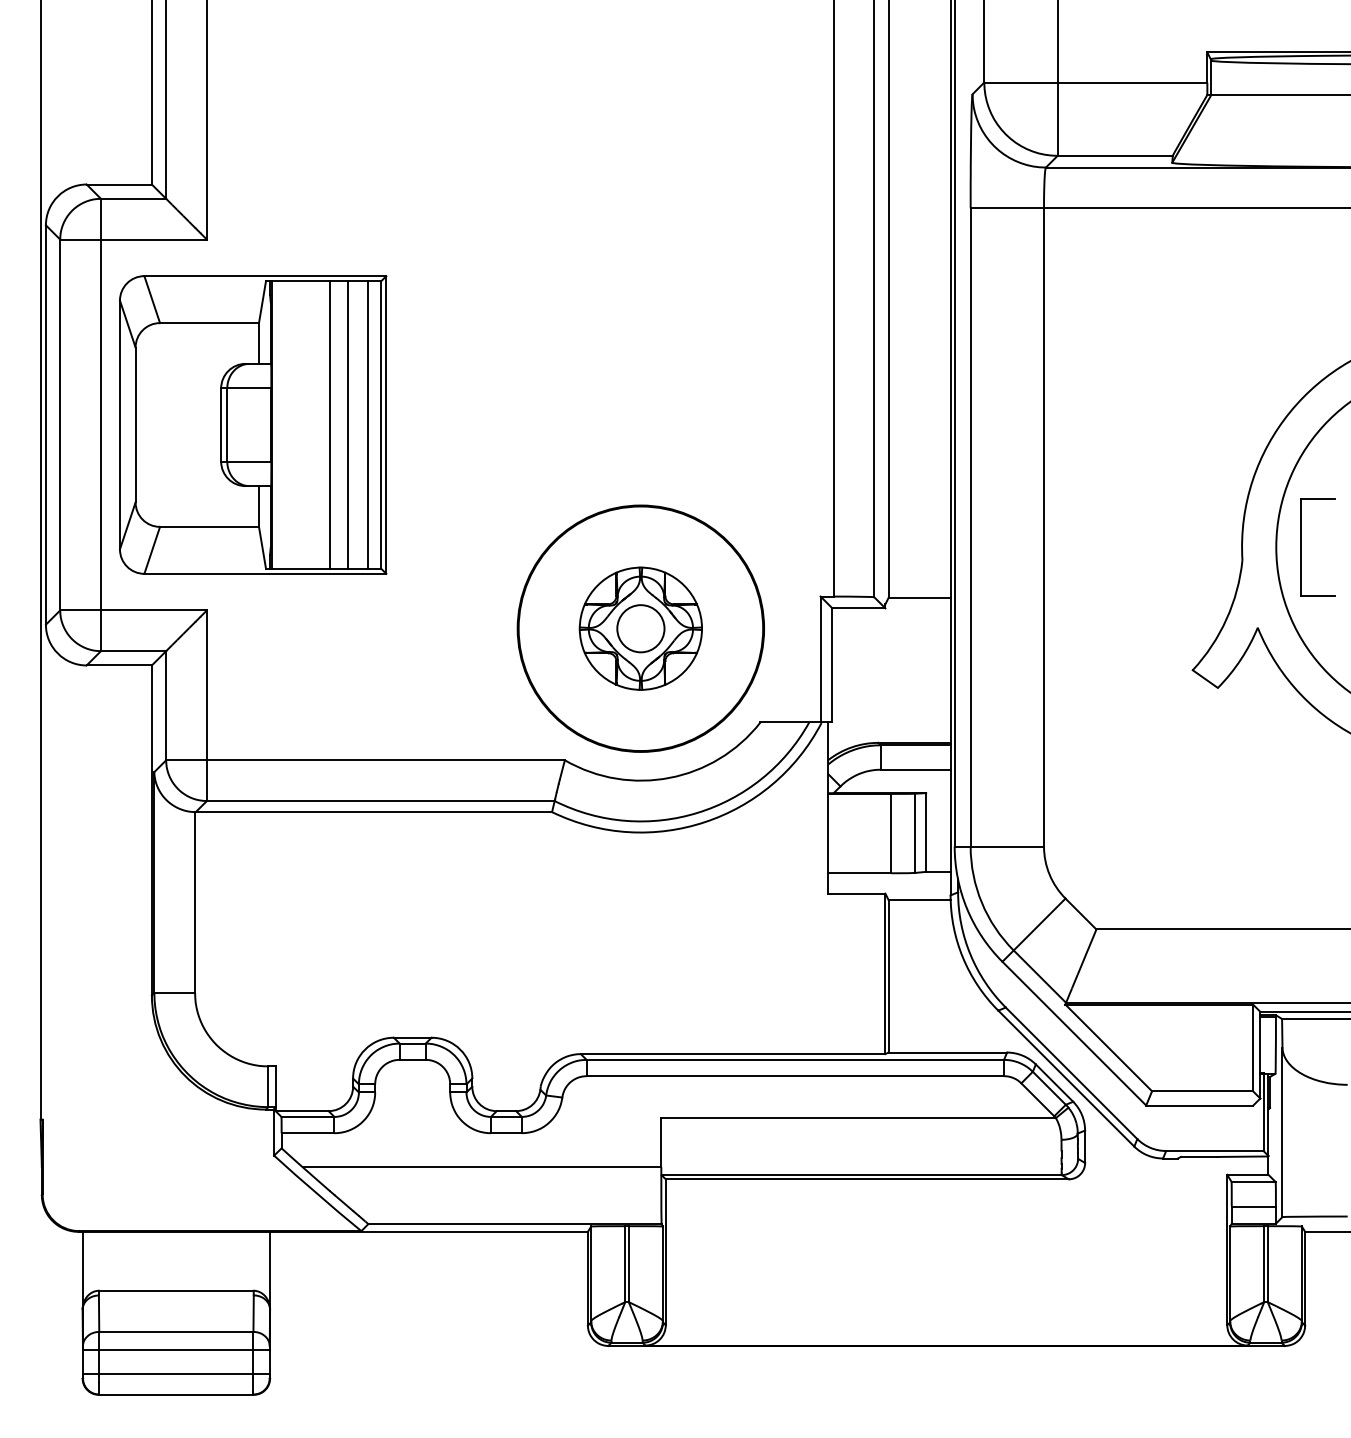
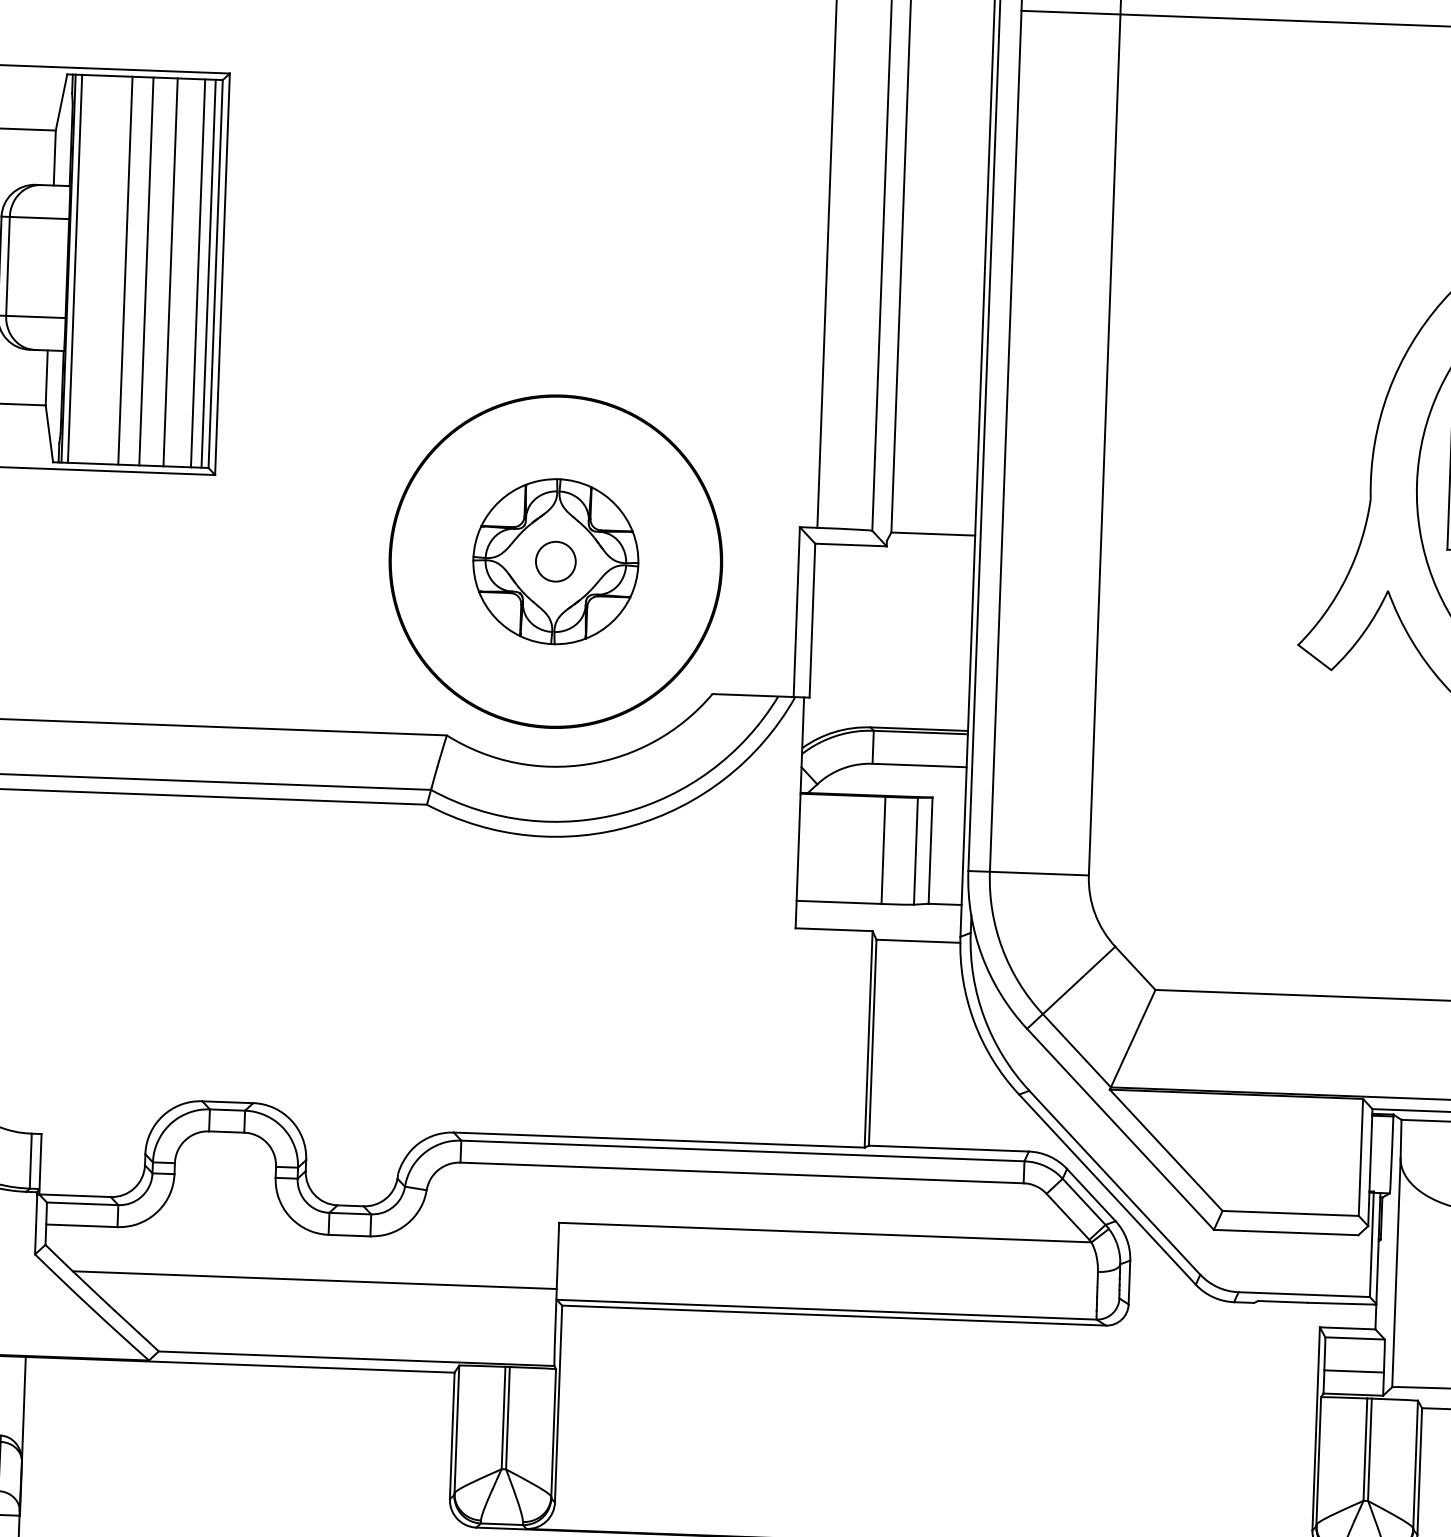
line: (277, 424) -> (75, 268), added
line: (314, 424) -> (125, 270), added
line: (376, 424) -> (209, 273), added
circle: (640, 628) -> (555, 561), size x0.62

